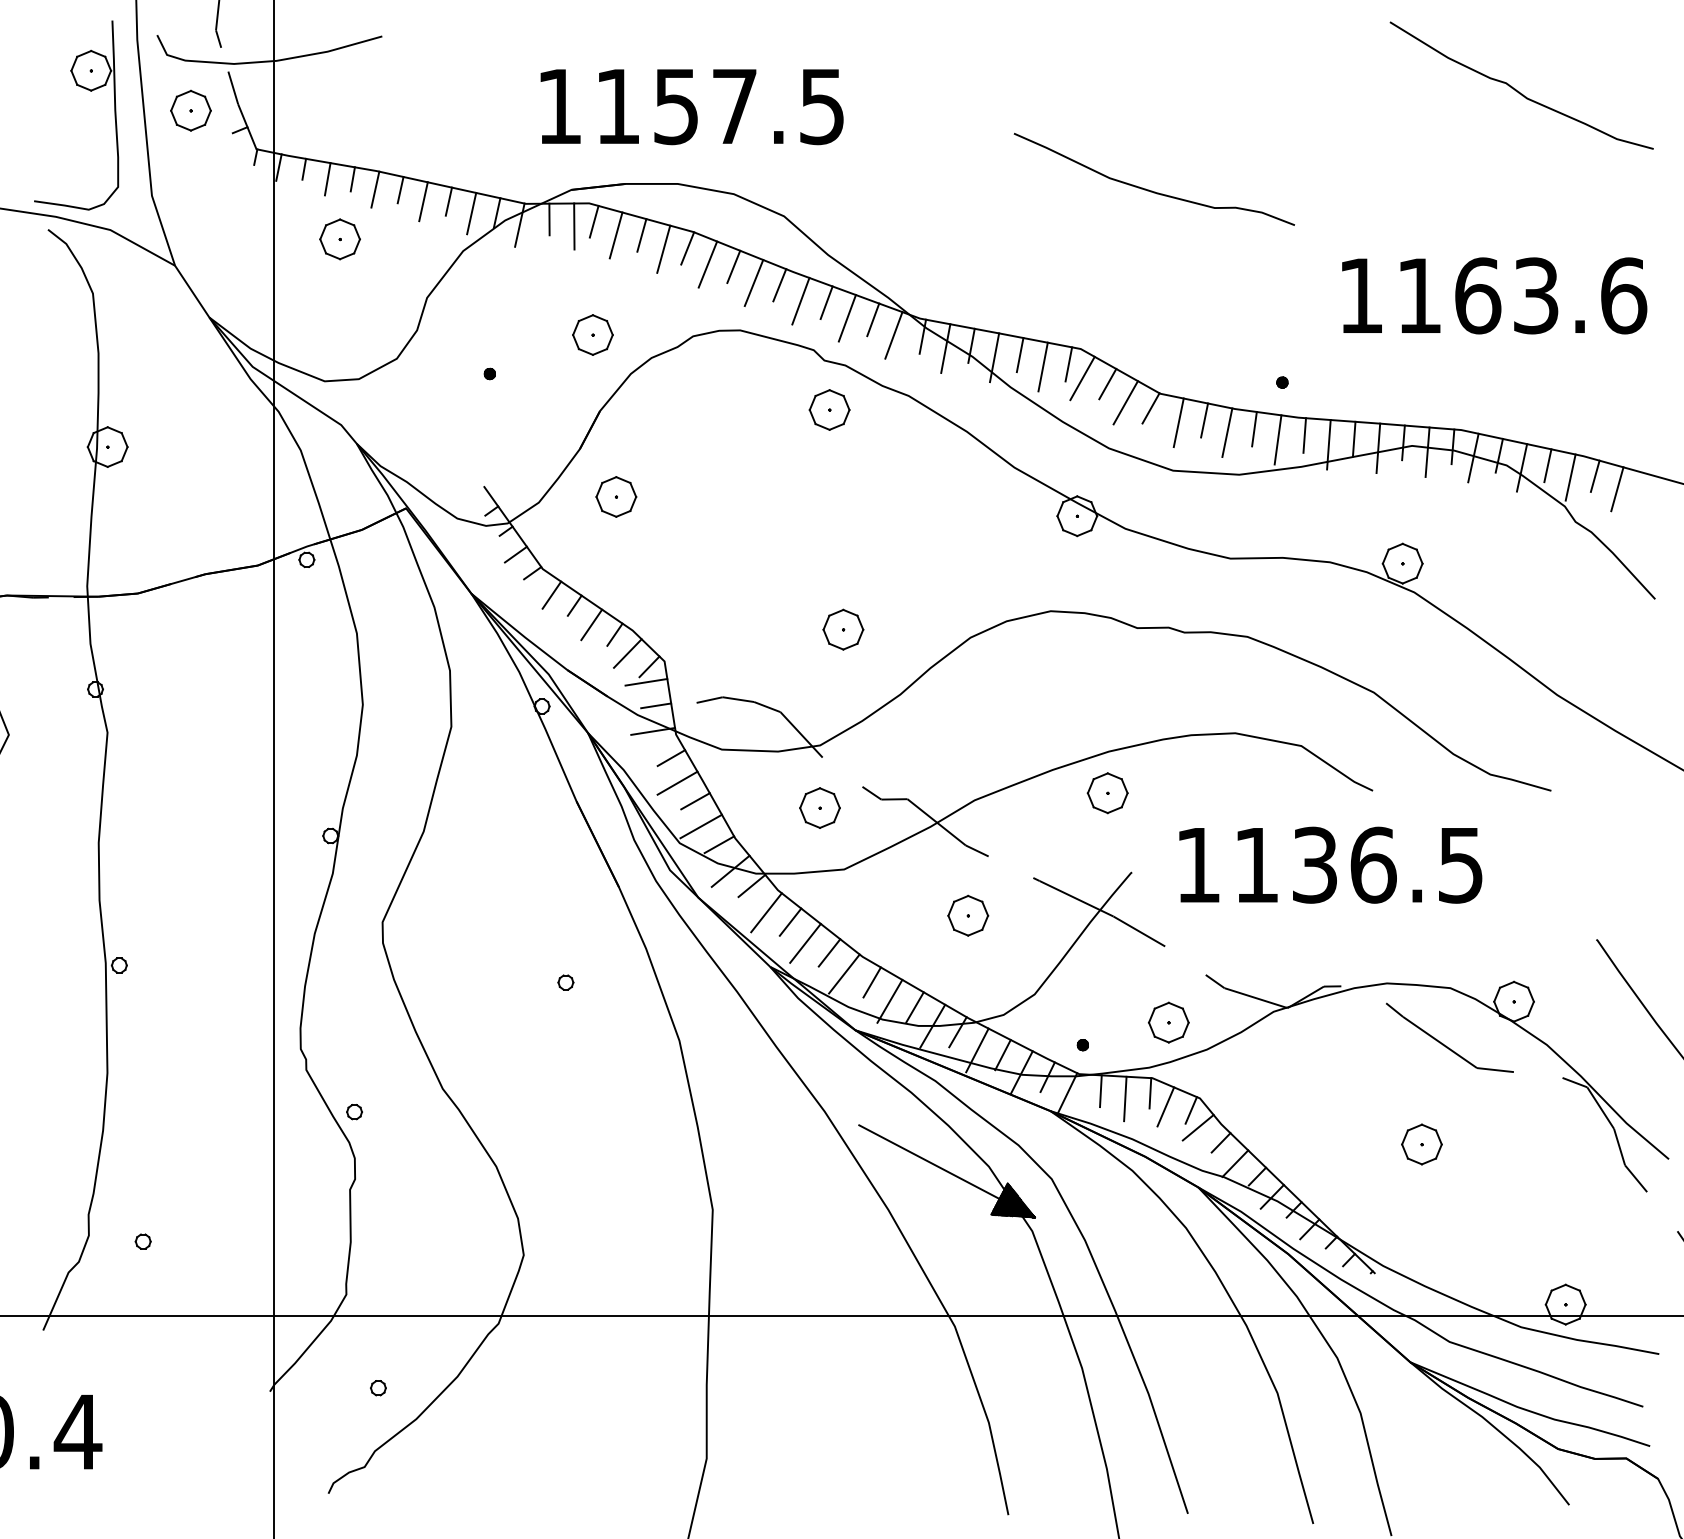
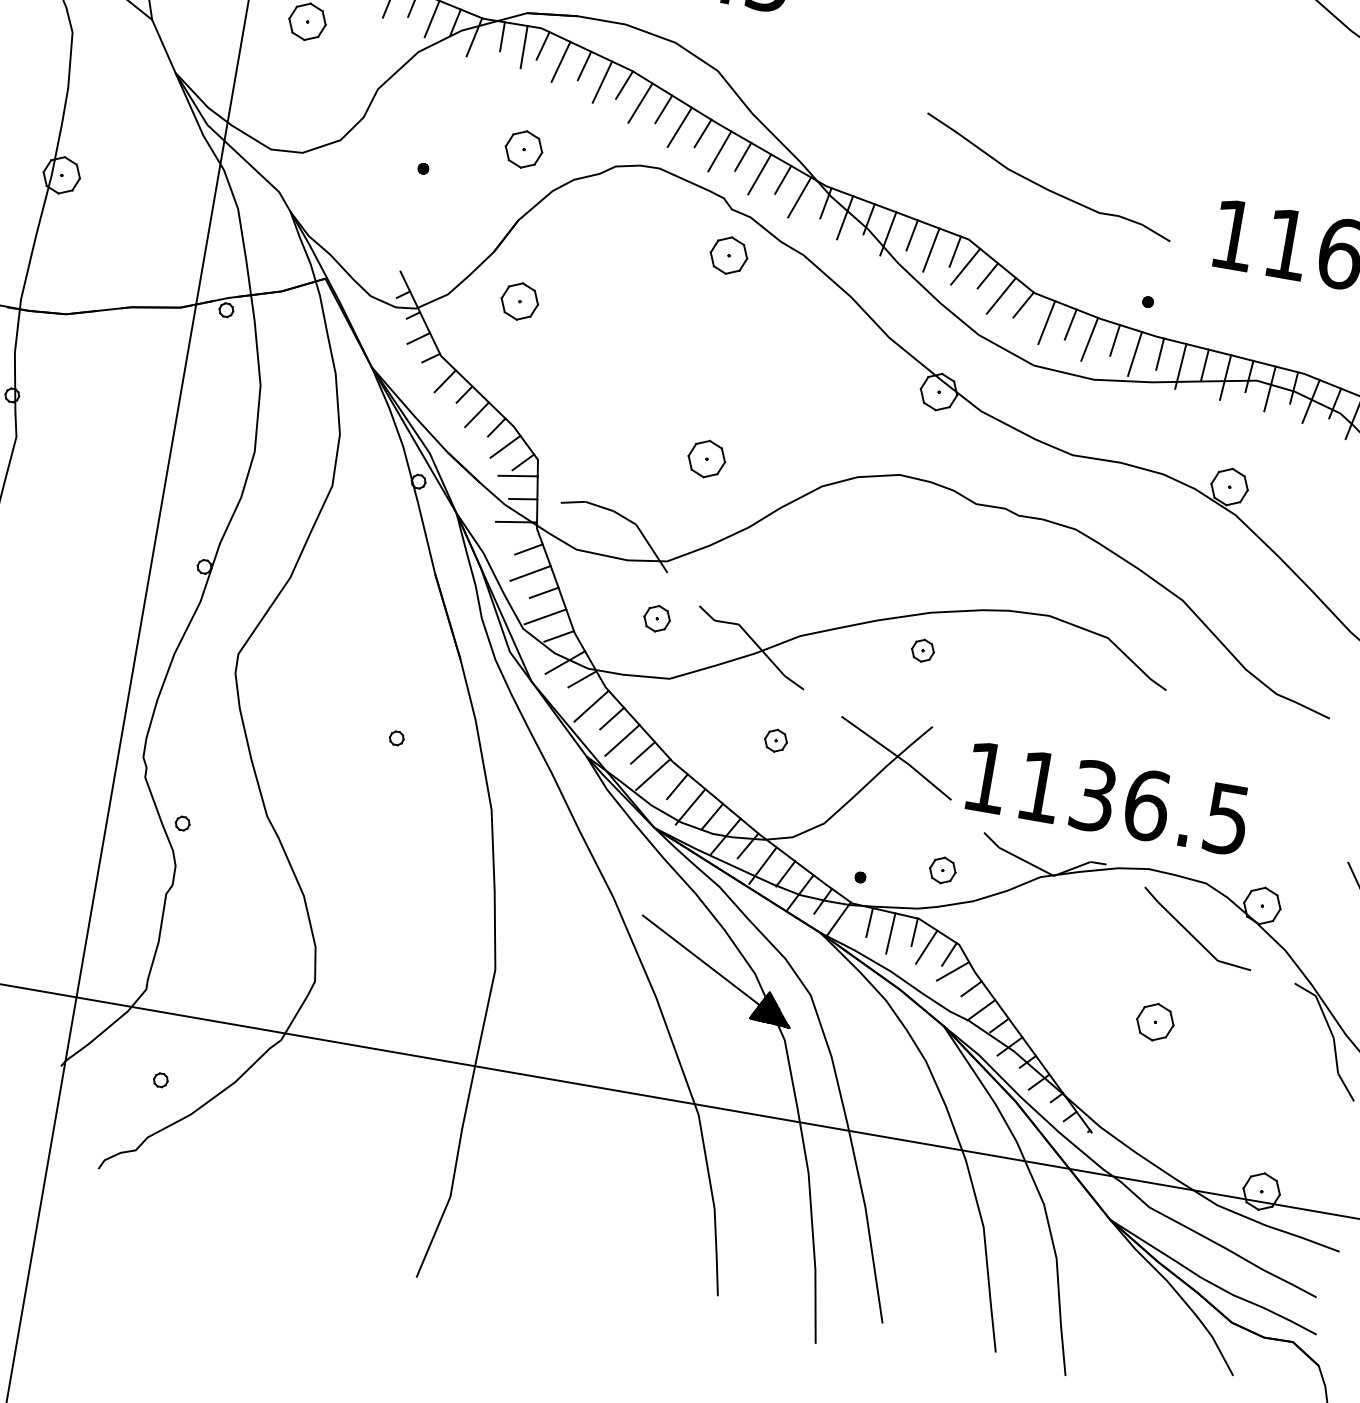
curve: (1149, 189) -> (1042, 185), moved
part: (1107, 793) -> (922, 650), size x0.6
part: (819, 807) -> (656, 618), size x0.7
text: (1330, 864) -> (1107, 797), moved
part: (968, 915) -> (776, 740), size x0.6
part: (1168, 1022) -> (942, 870), size x0.7

